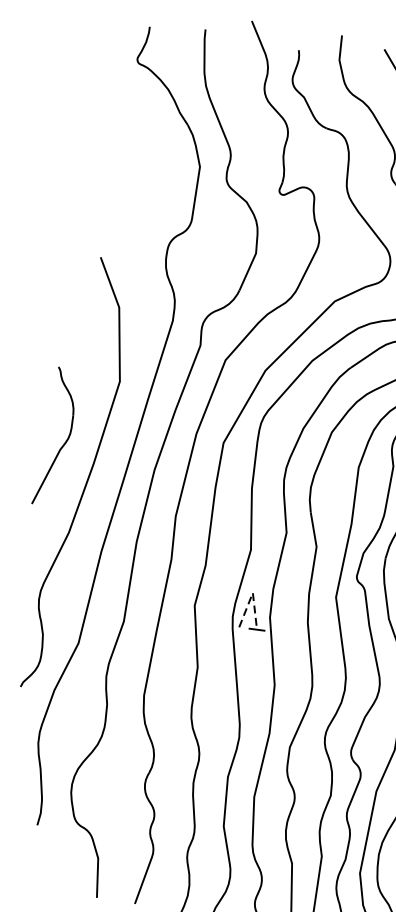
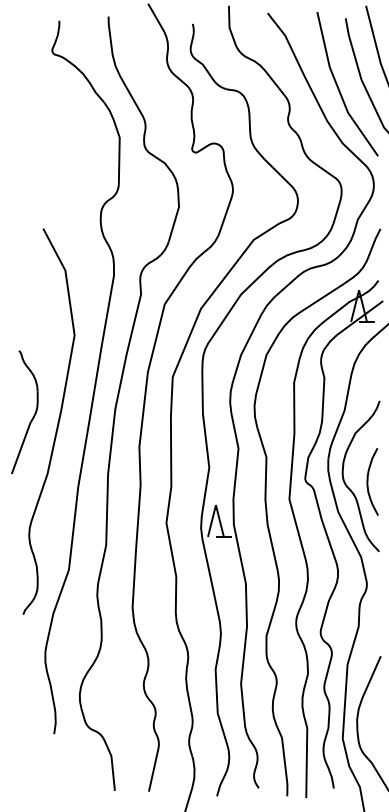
part: (62, 444) -> (31, 418), moved
line: (252, 593) -> (215, 505), dashed -> solid

